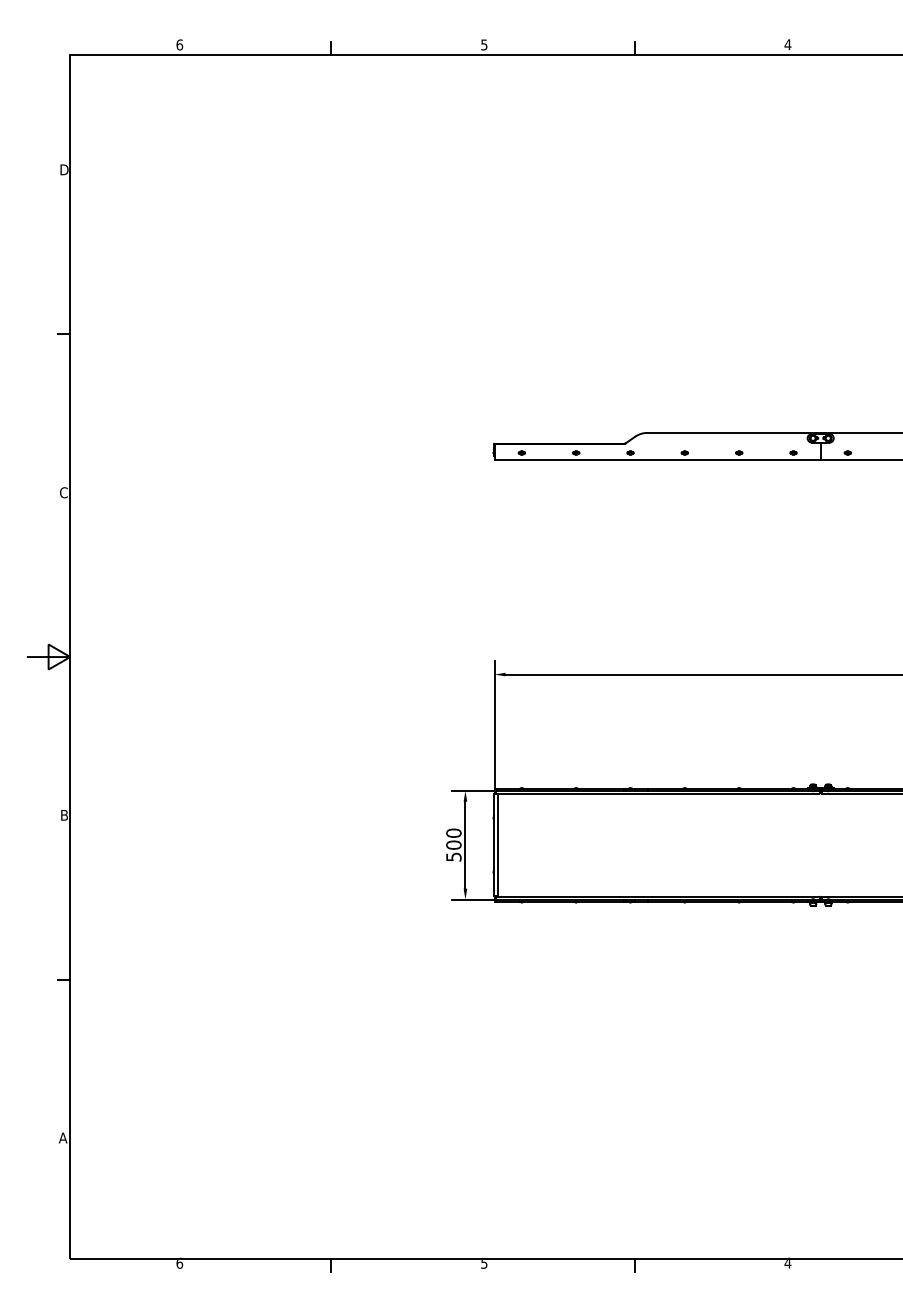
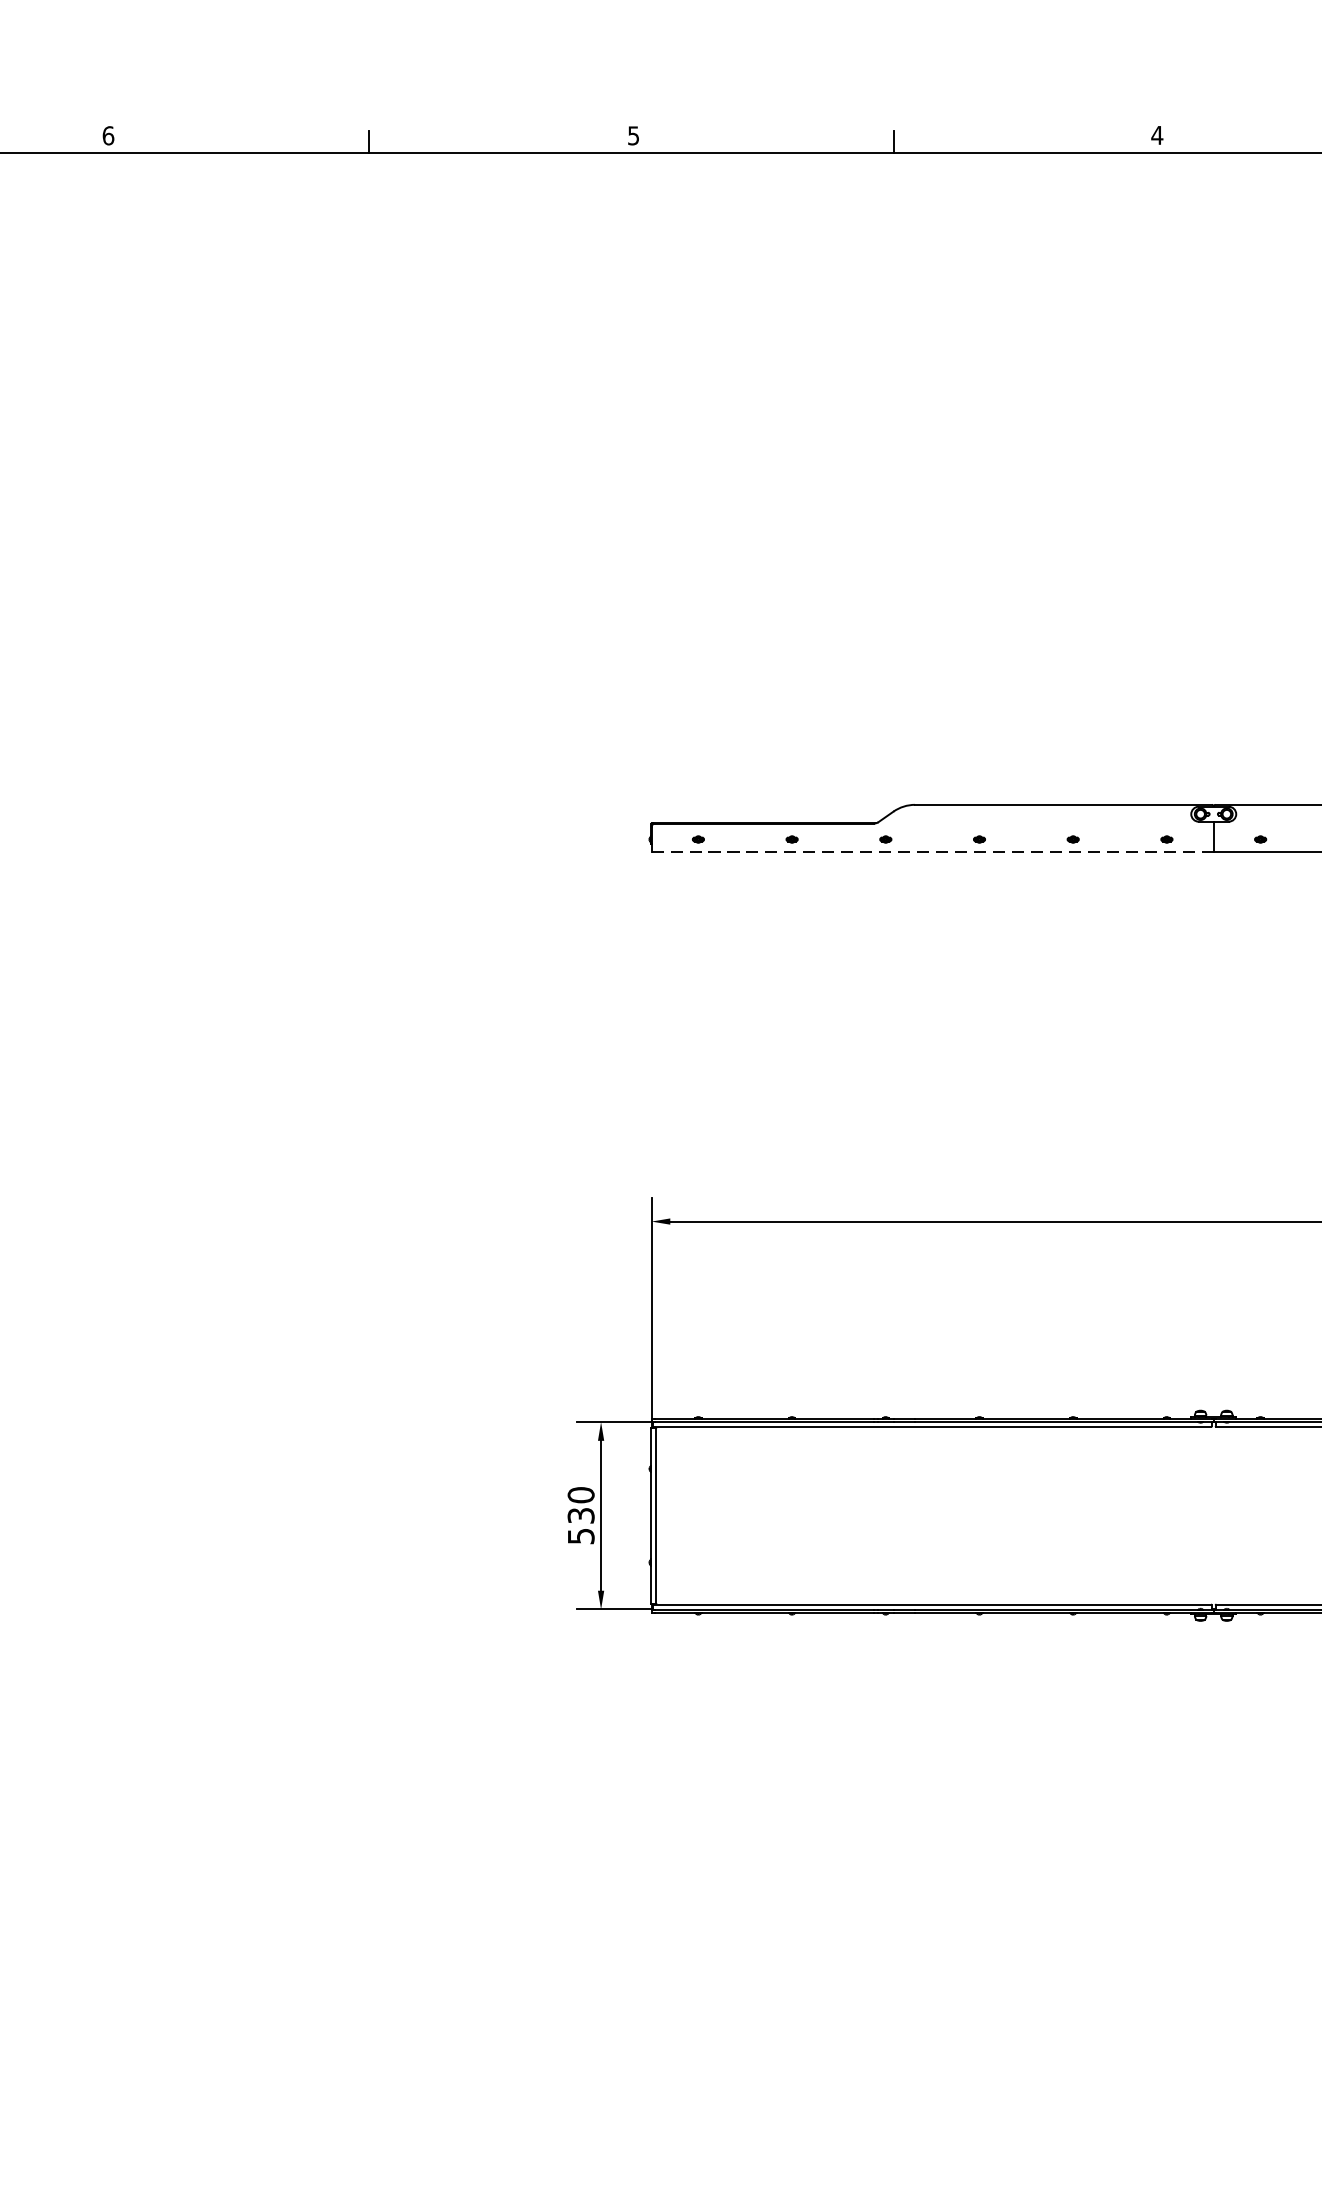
line: (658, 460) -> (934, 852), solid -> dashed
text: (453, 844) -> (580, 1514), 500 -> 530

